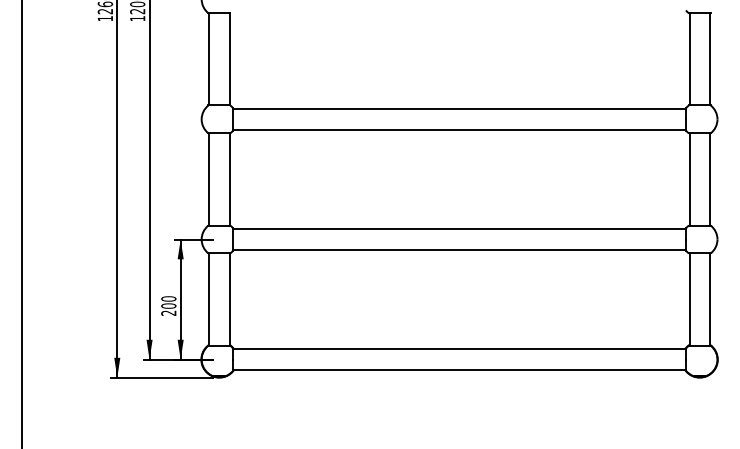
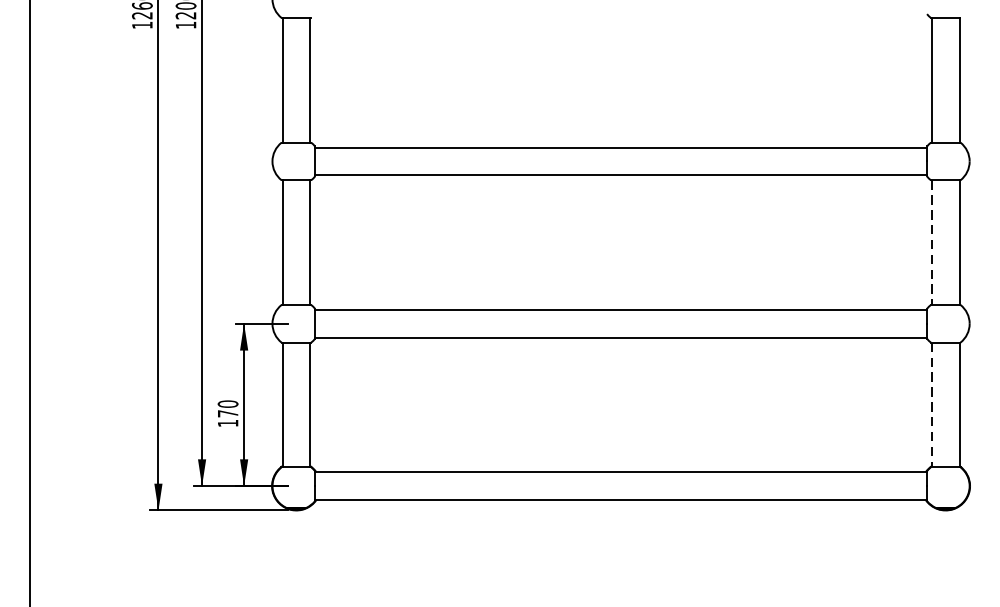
line: (689, 179) -> (931, 242), solid -> dashed
line: (689, 300) -> (931, 406), solid -> dashed
text: (168, 309) -> (227, 418), 200 -> 170

